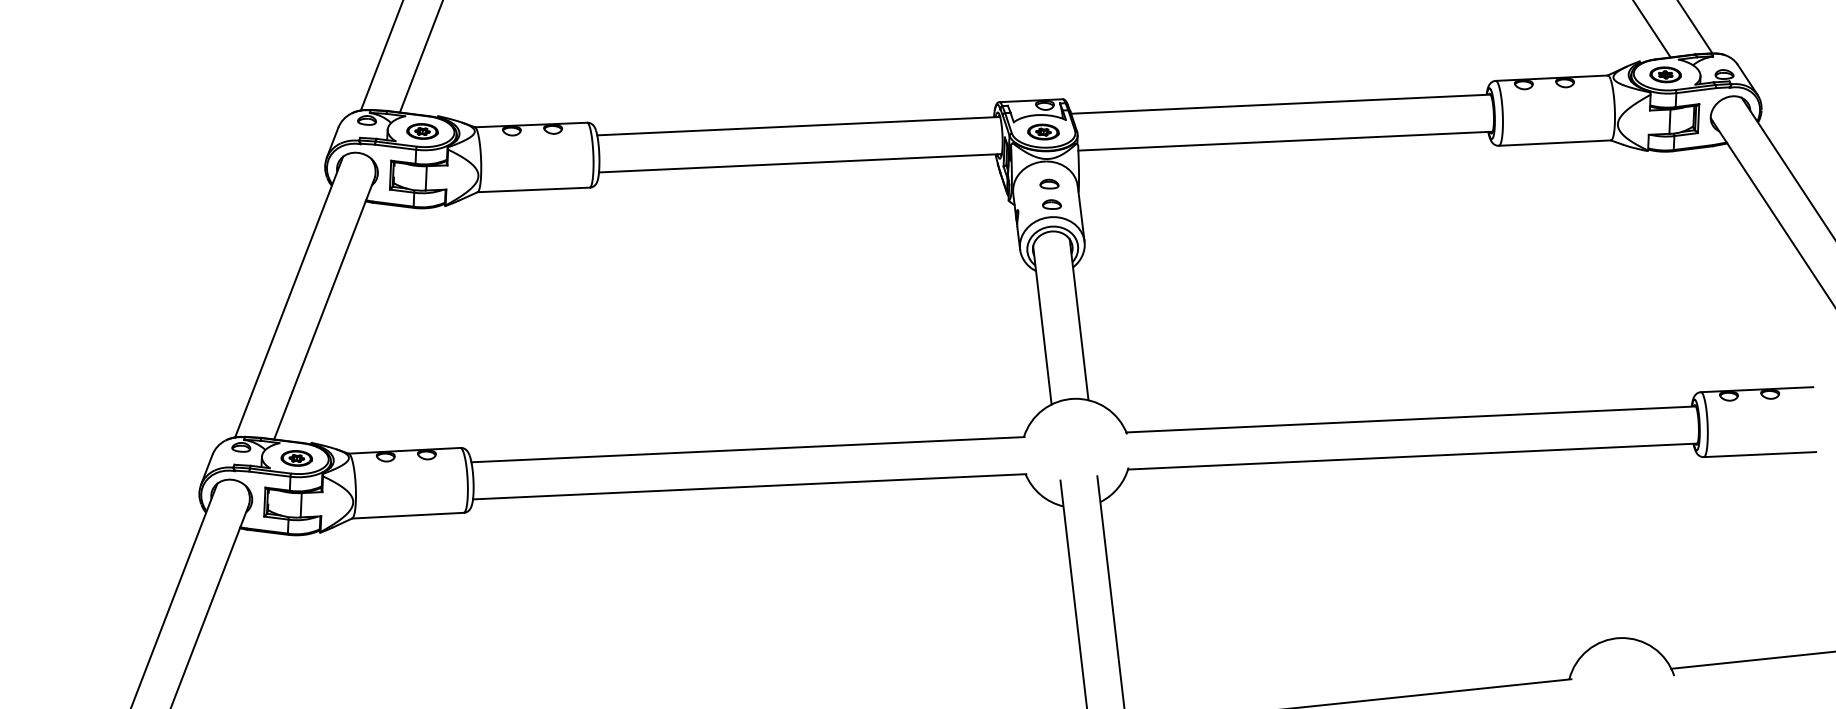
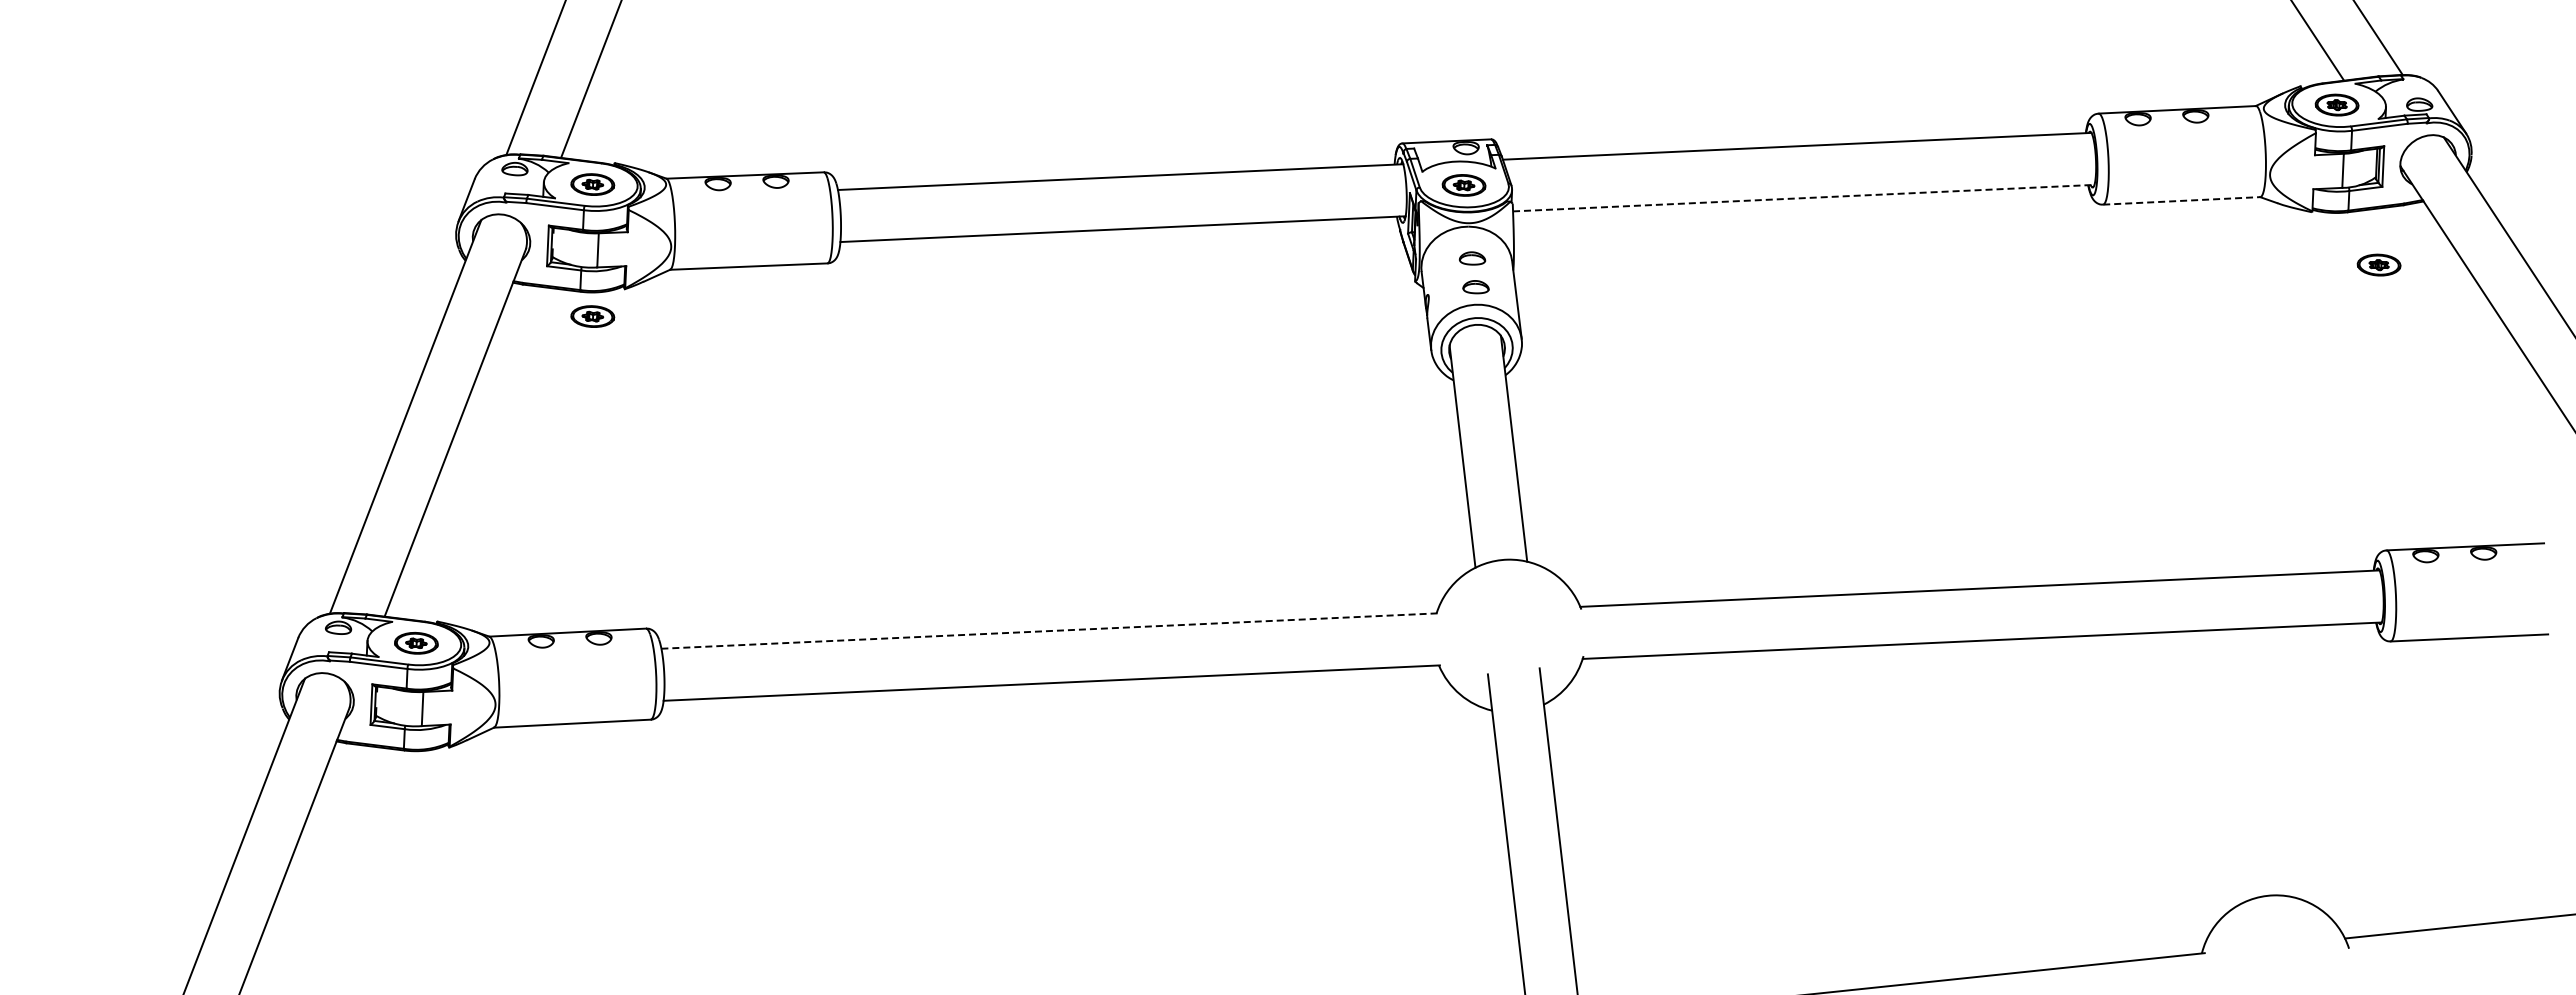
line: (1286, 141) -> (1804, 198), solid -> dashed
line: (1554, 142) -> (2181, 200), solid -> dashed
part: (1695, 188) -> (2378, 264), added
part: (422, 225) -> (592, 316), added
line: (747, 450) -> (1048, 631), solid -> dashed

